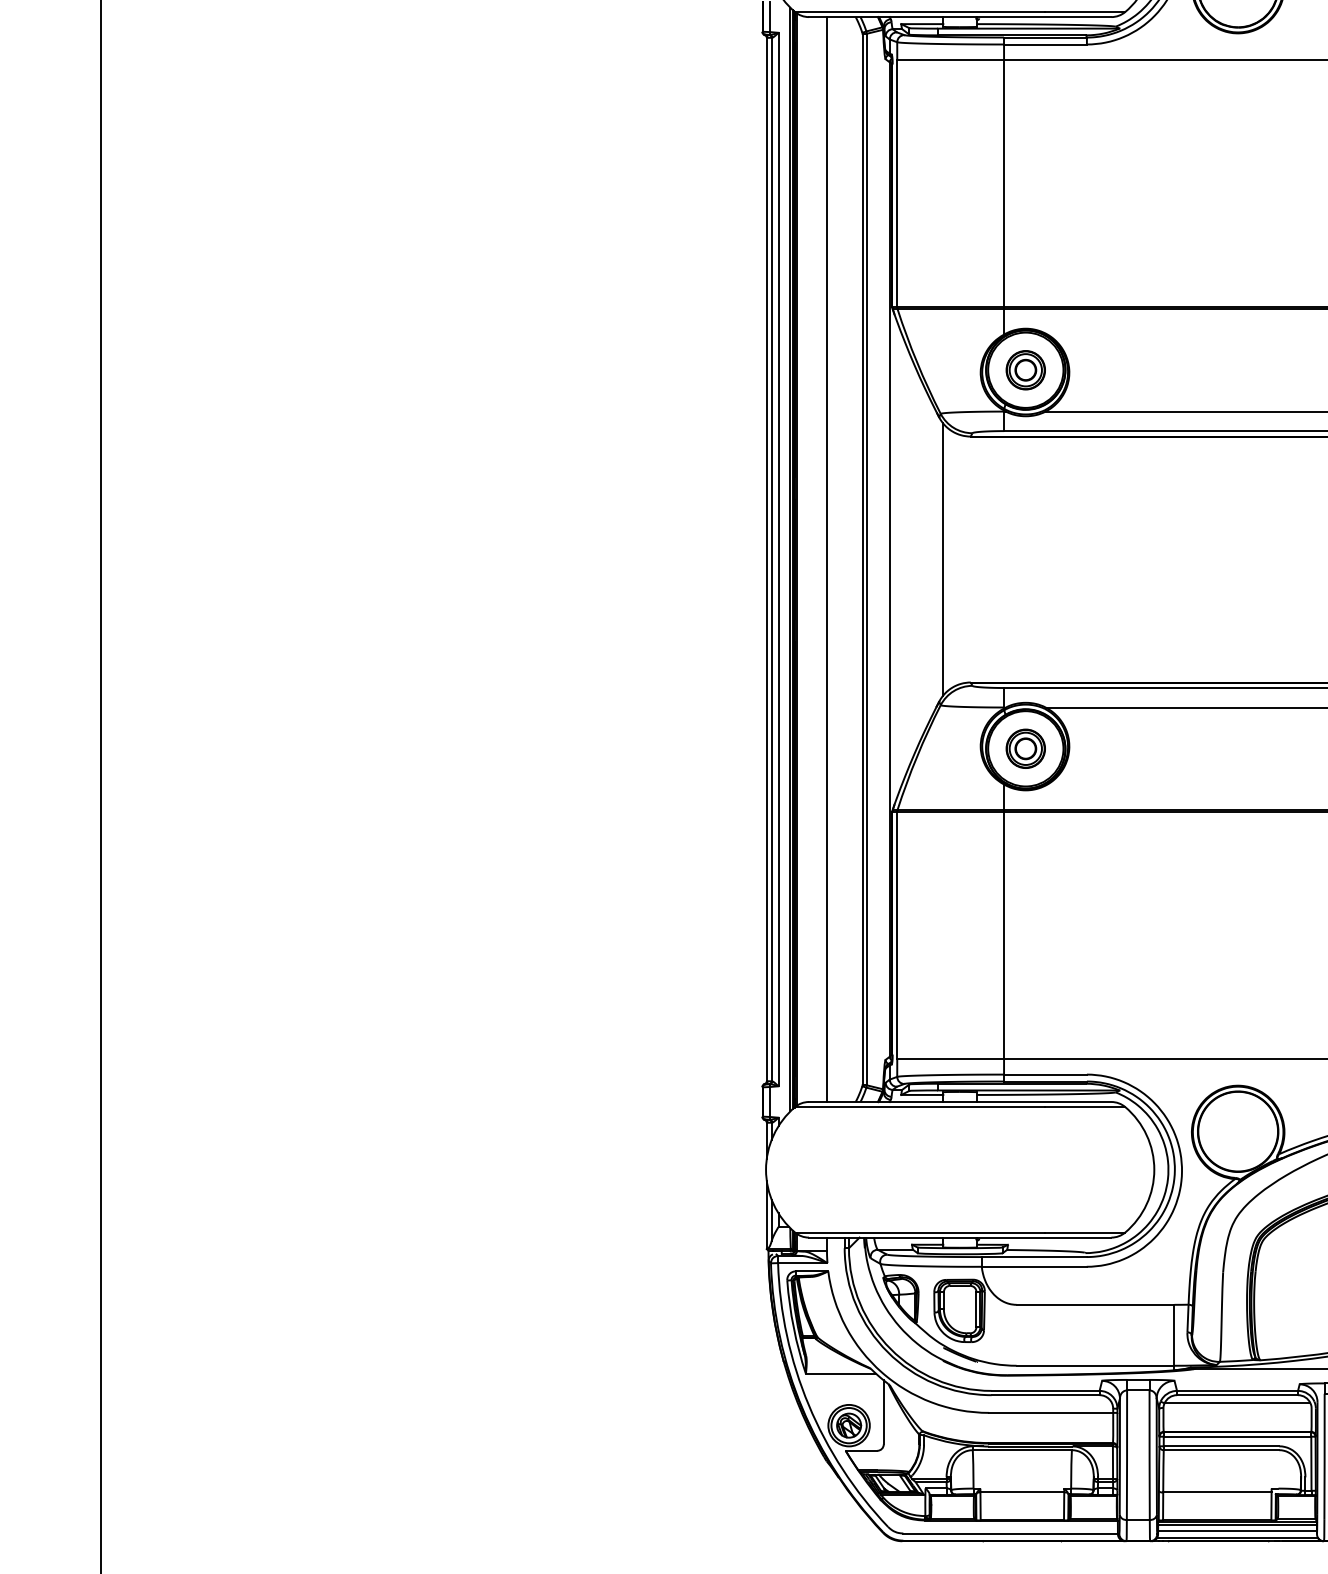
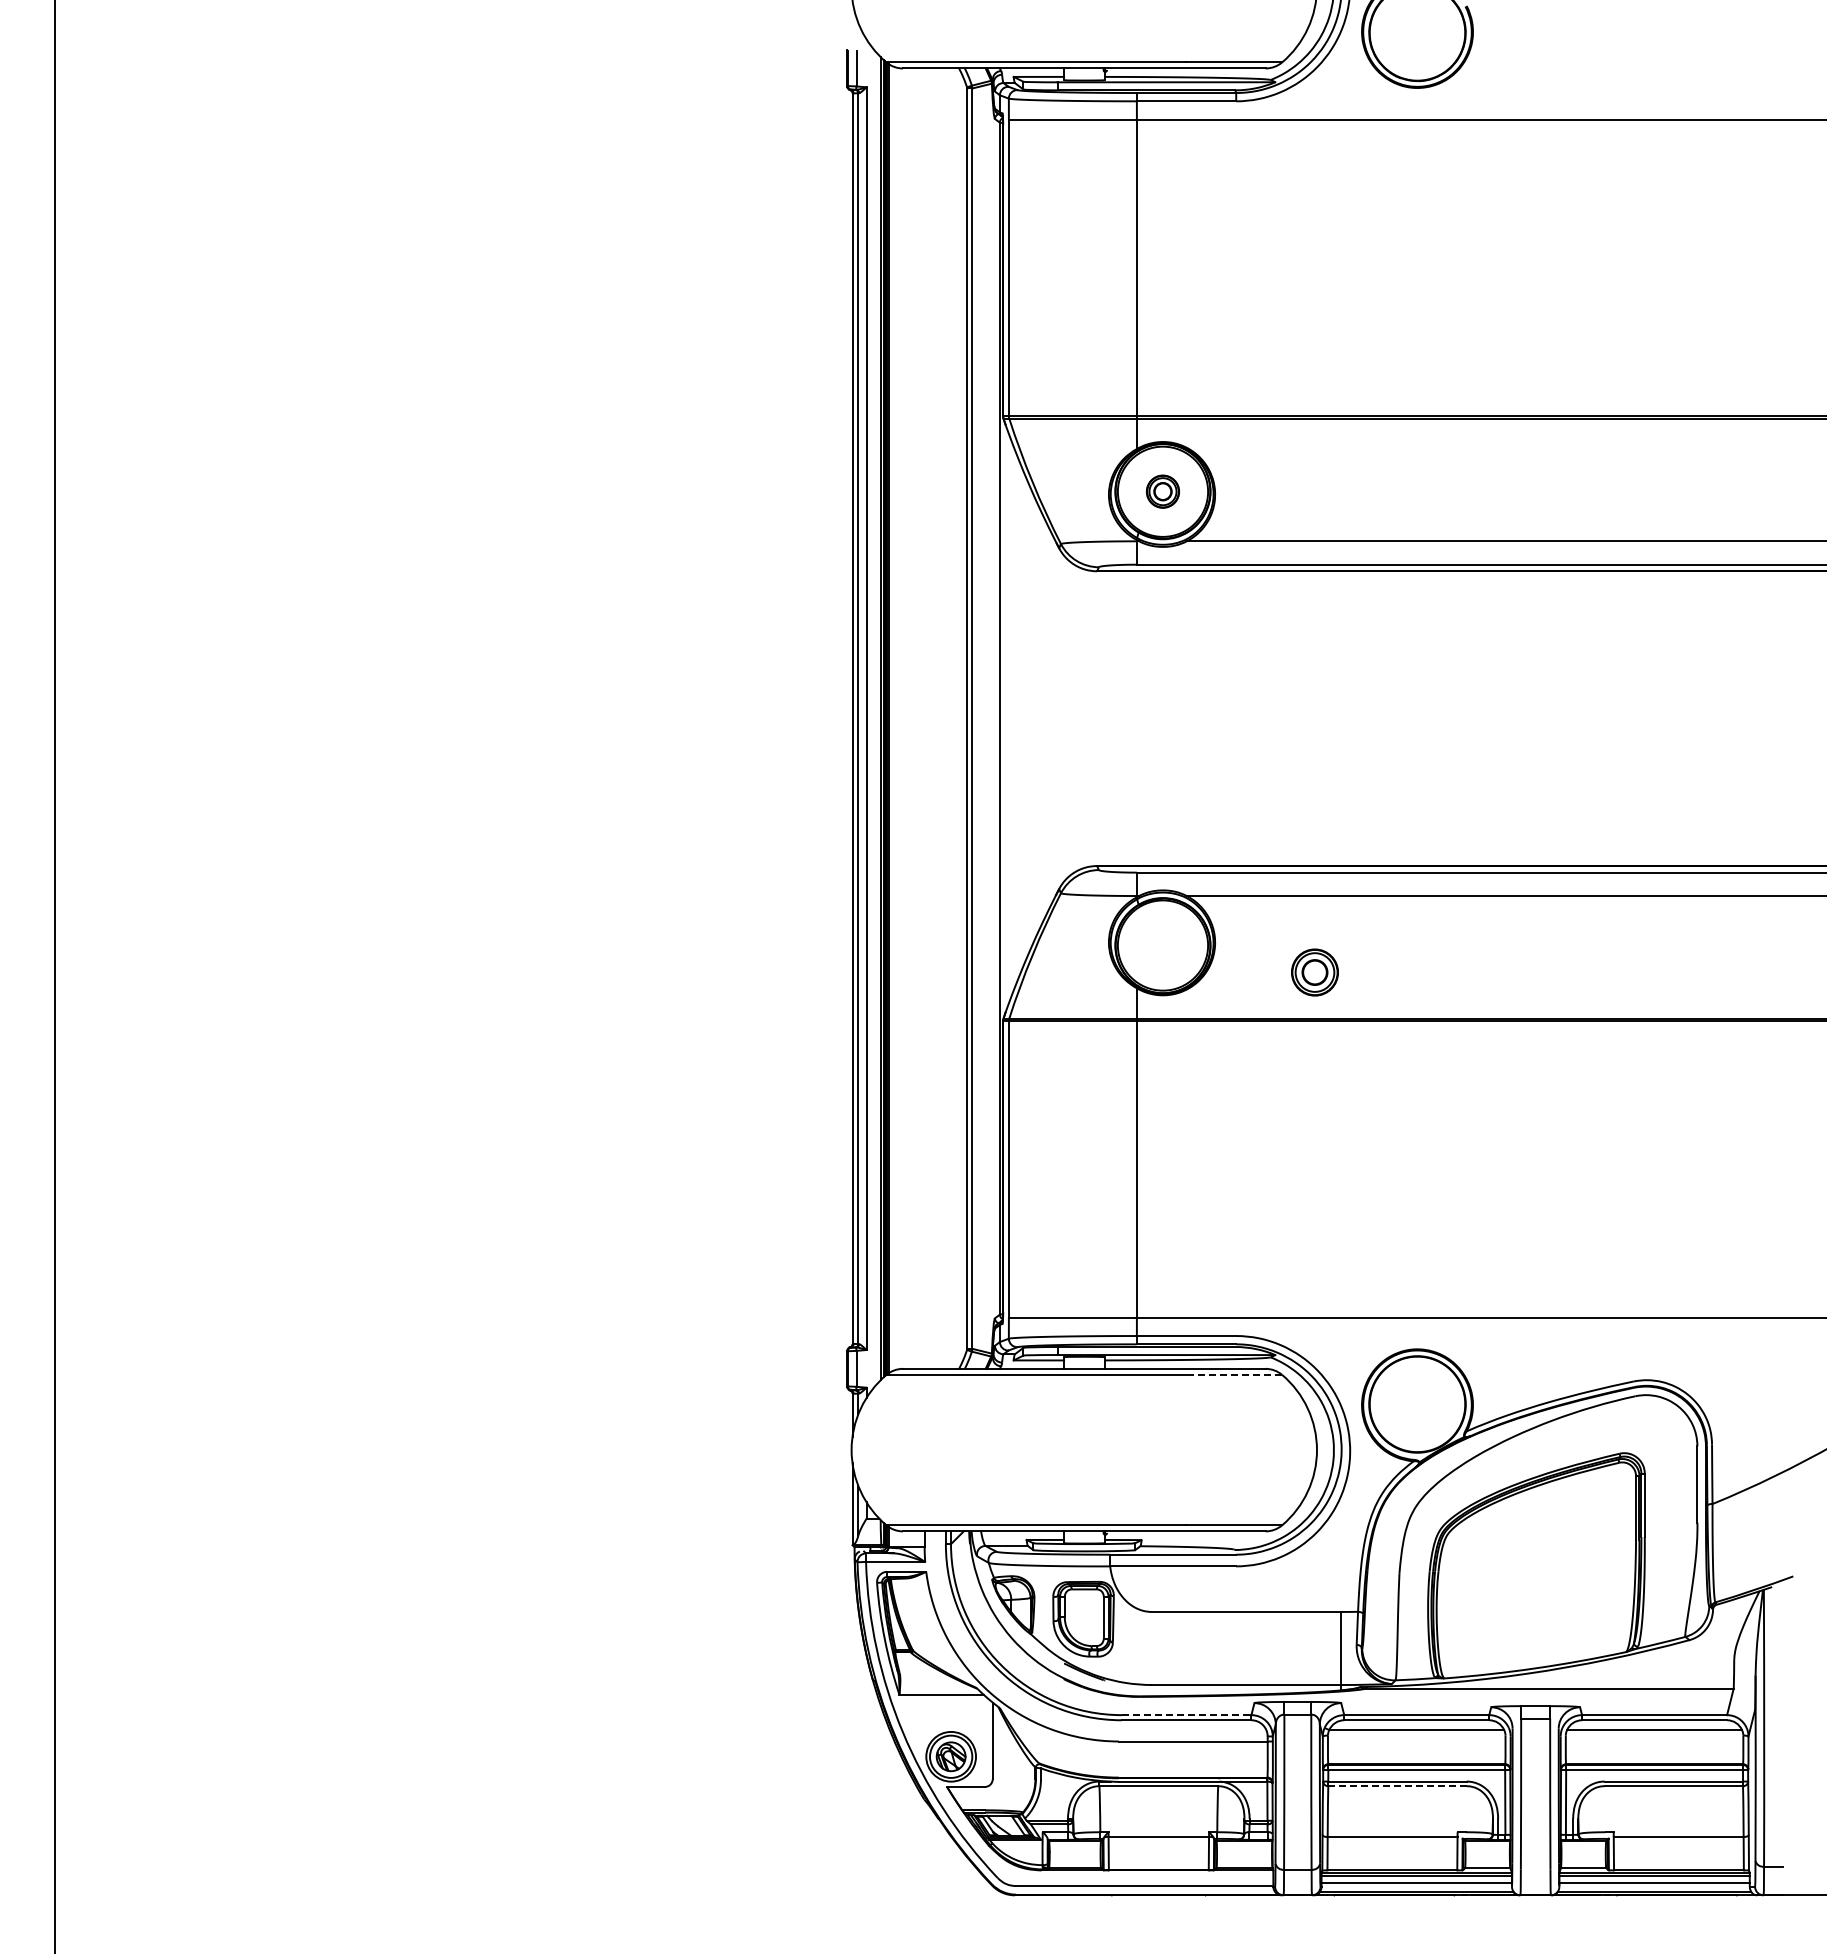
part: (1025, 370) -> (1162, 491), size x0.7
line: (826, 559) -> (924, 718), removed
line: (943, 559) -> (1064, 718), removed
part: (1025, 748) -> (1314, 972), moved
line: (1084, 1106) -> (1233, 1374), solid -> dashed
line: (1045, 1391) -> (1186, 1715), solid -> dashed
line: (1222, 1450) -> (1398, 1786), solid -> dashed

